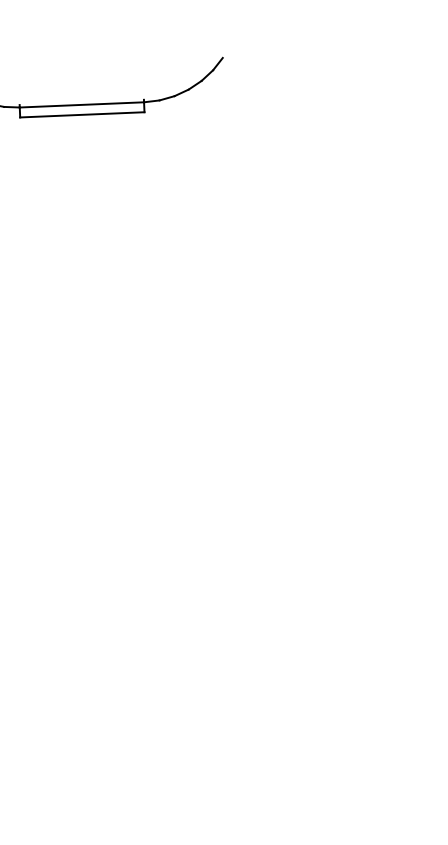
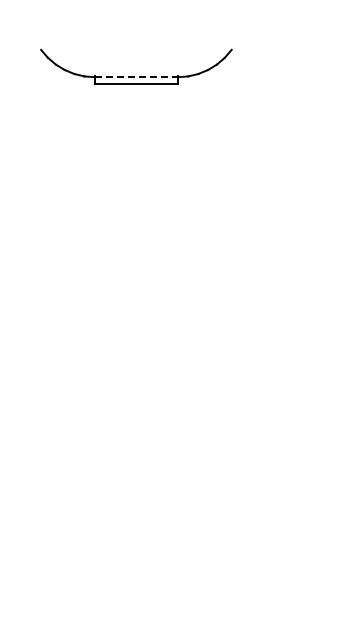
line: (82, 105) -> (136, 77), solid -> dashed

